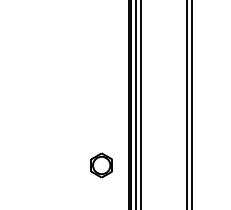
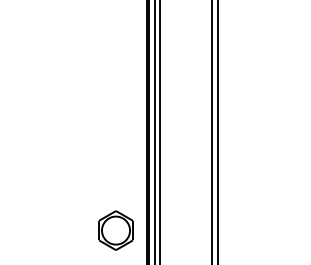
part: (101, 165) -> (115, 230), size x1.43

